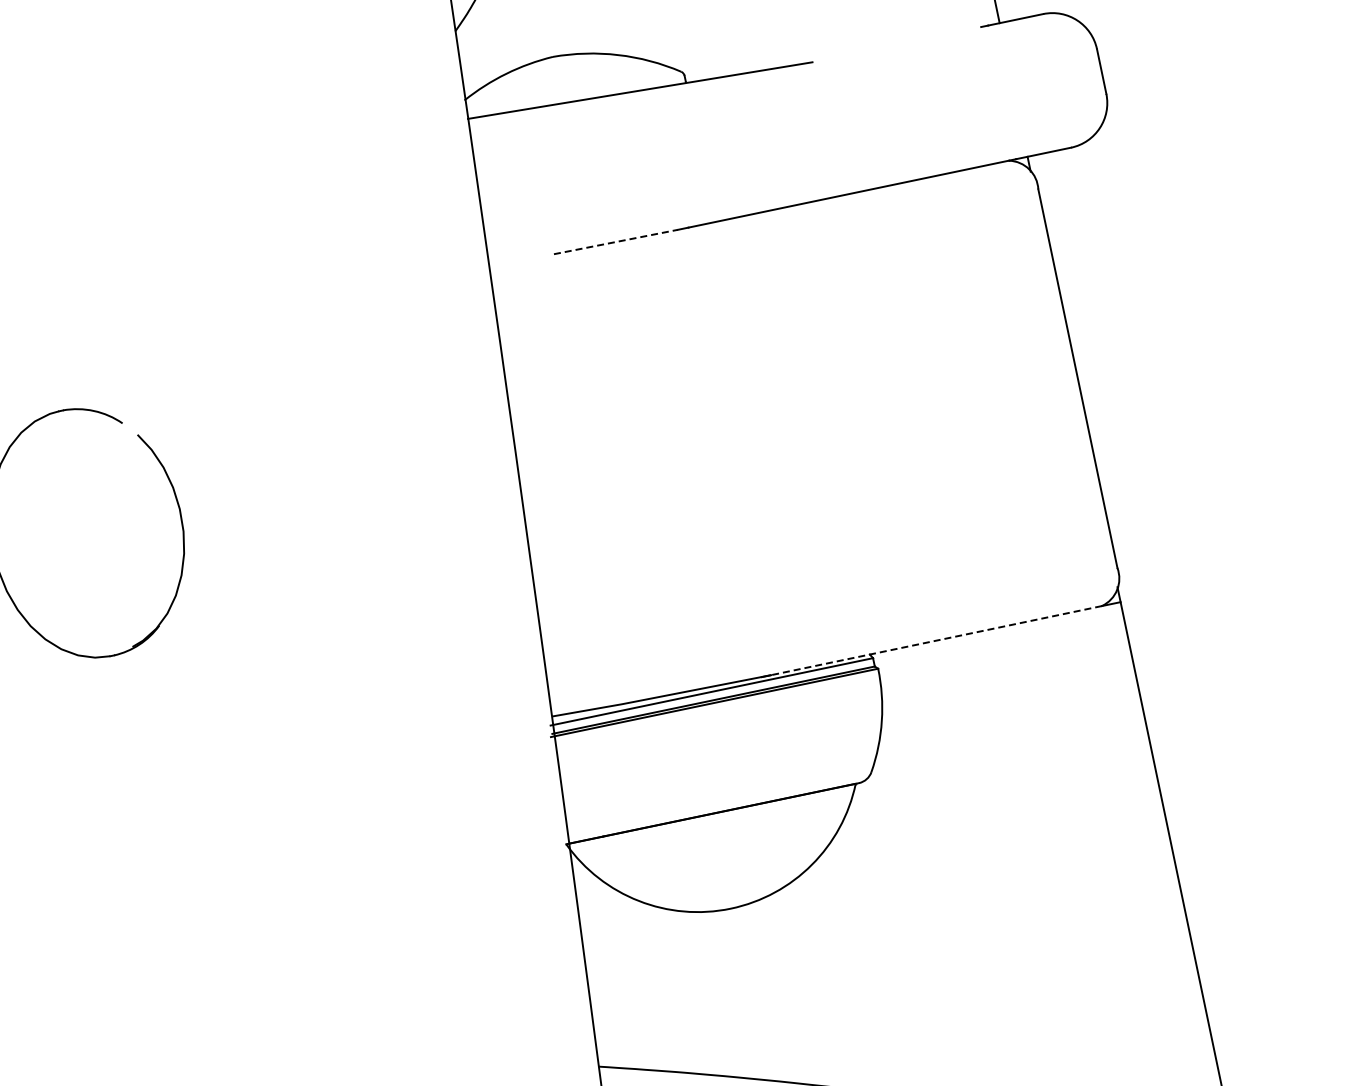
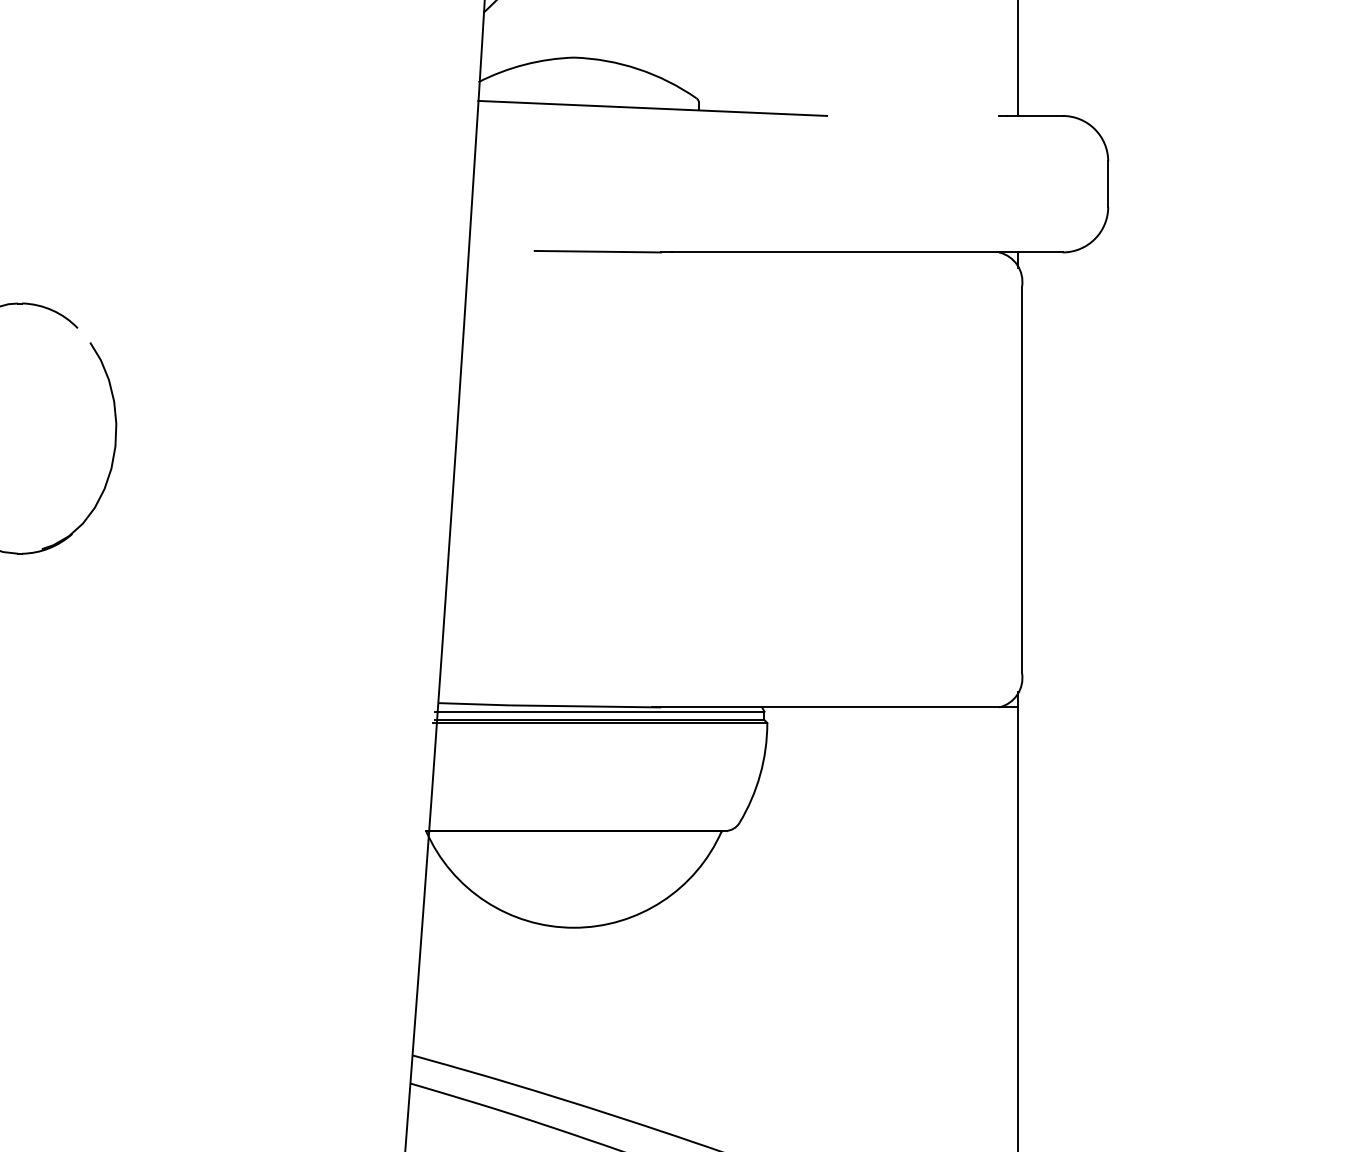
line: (616, 241) -> (598, 251), dashed -> solid
line: (935, 640) -> (829, 707), dashed -> solid

